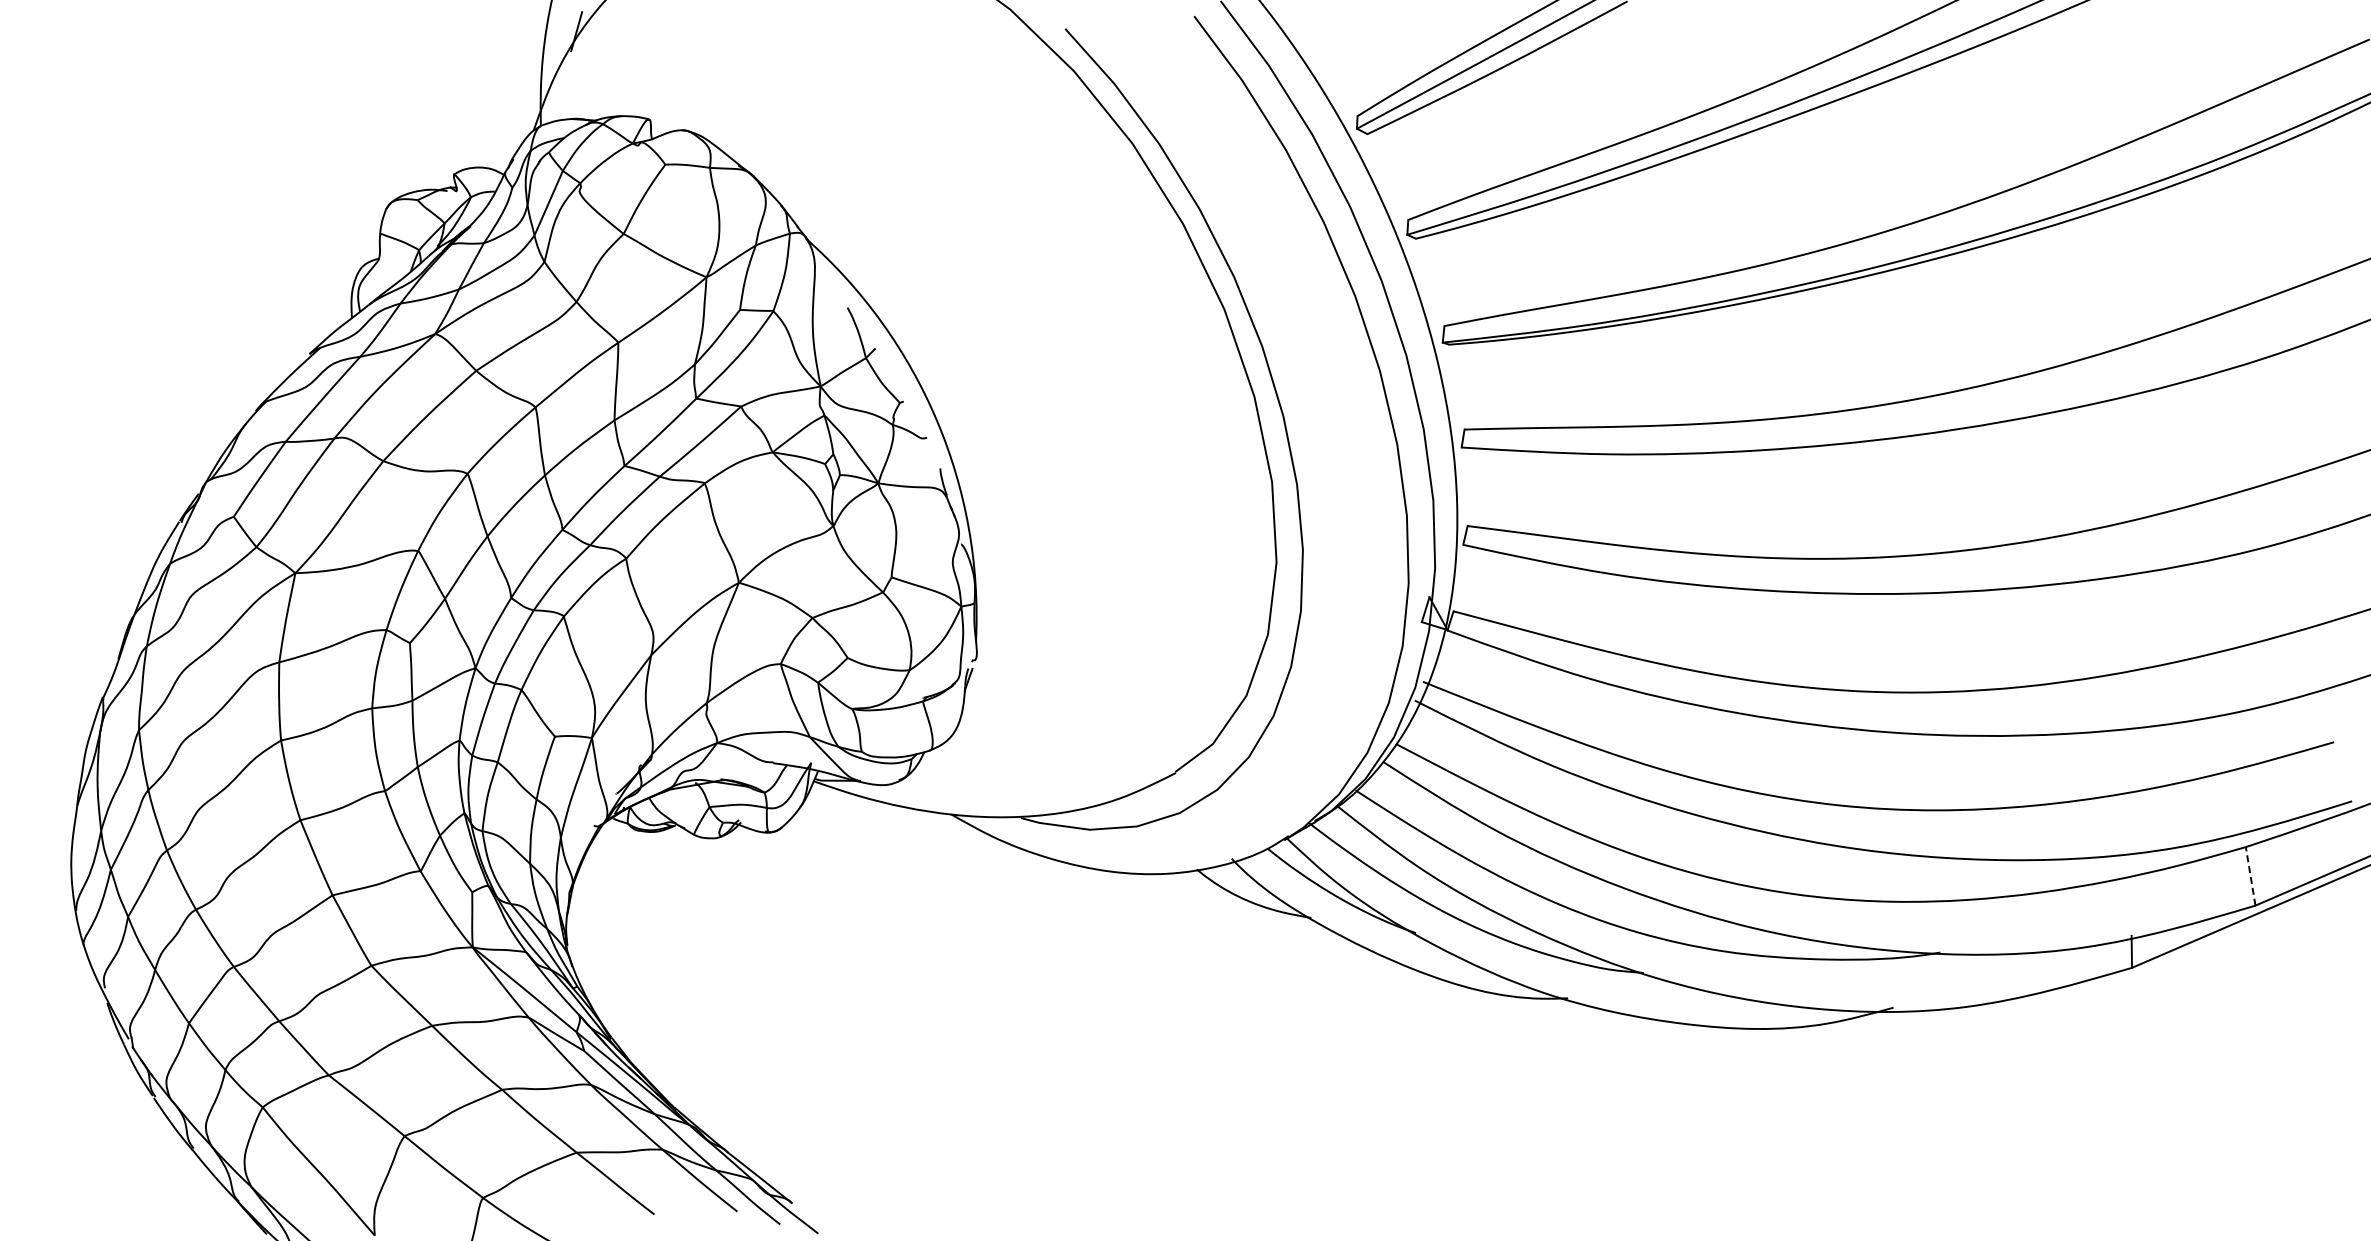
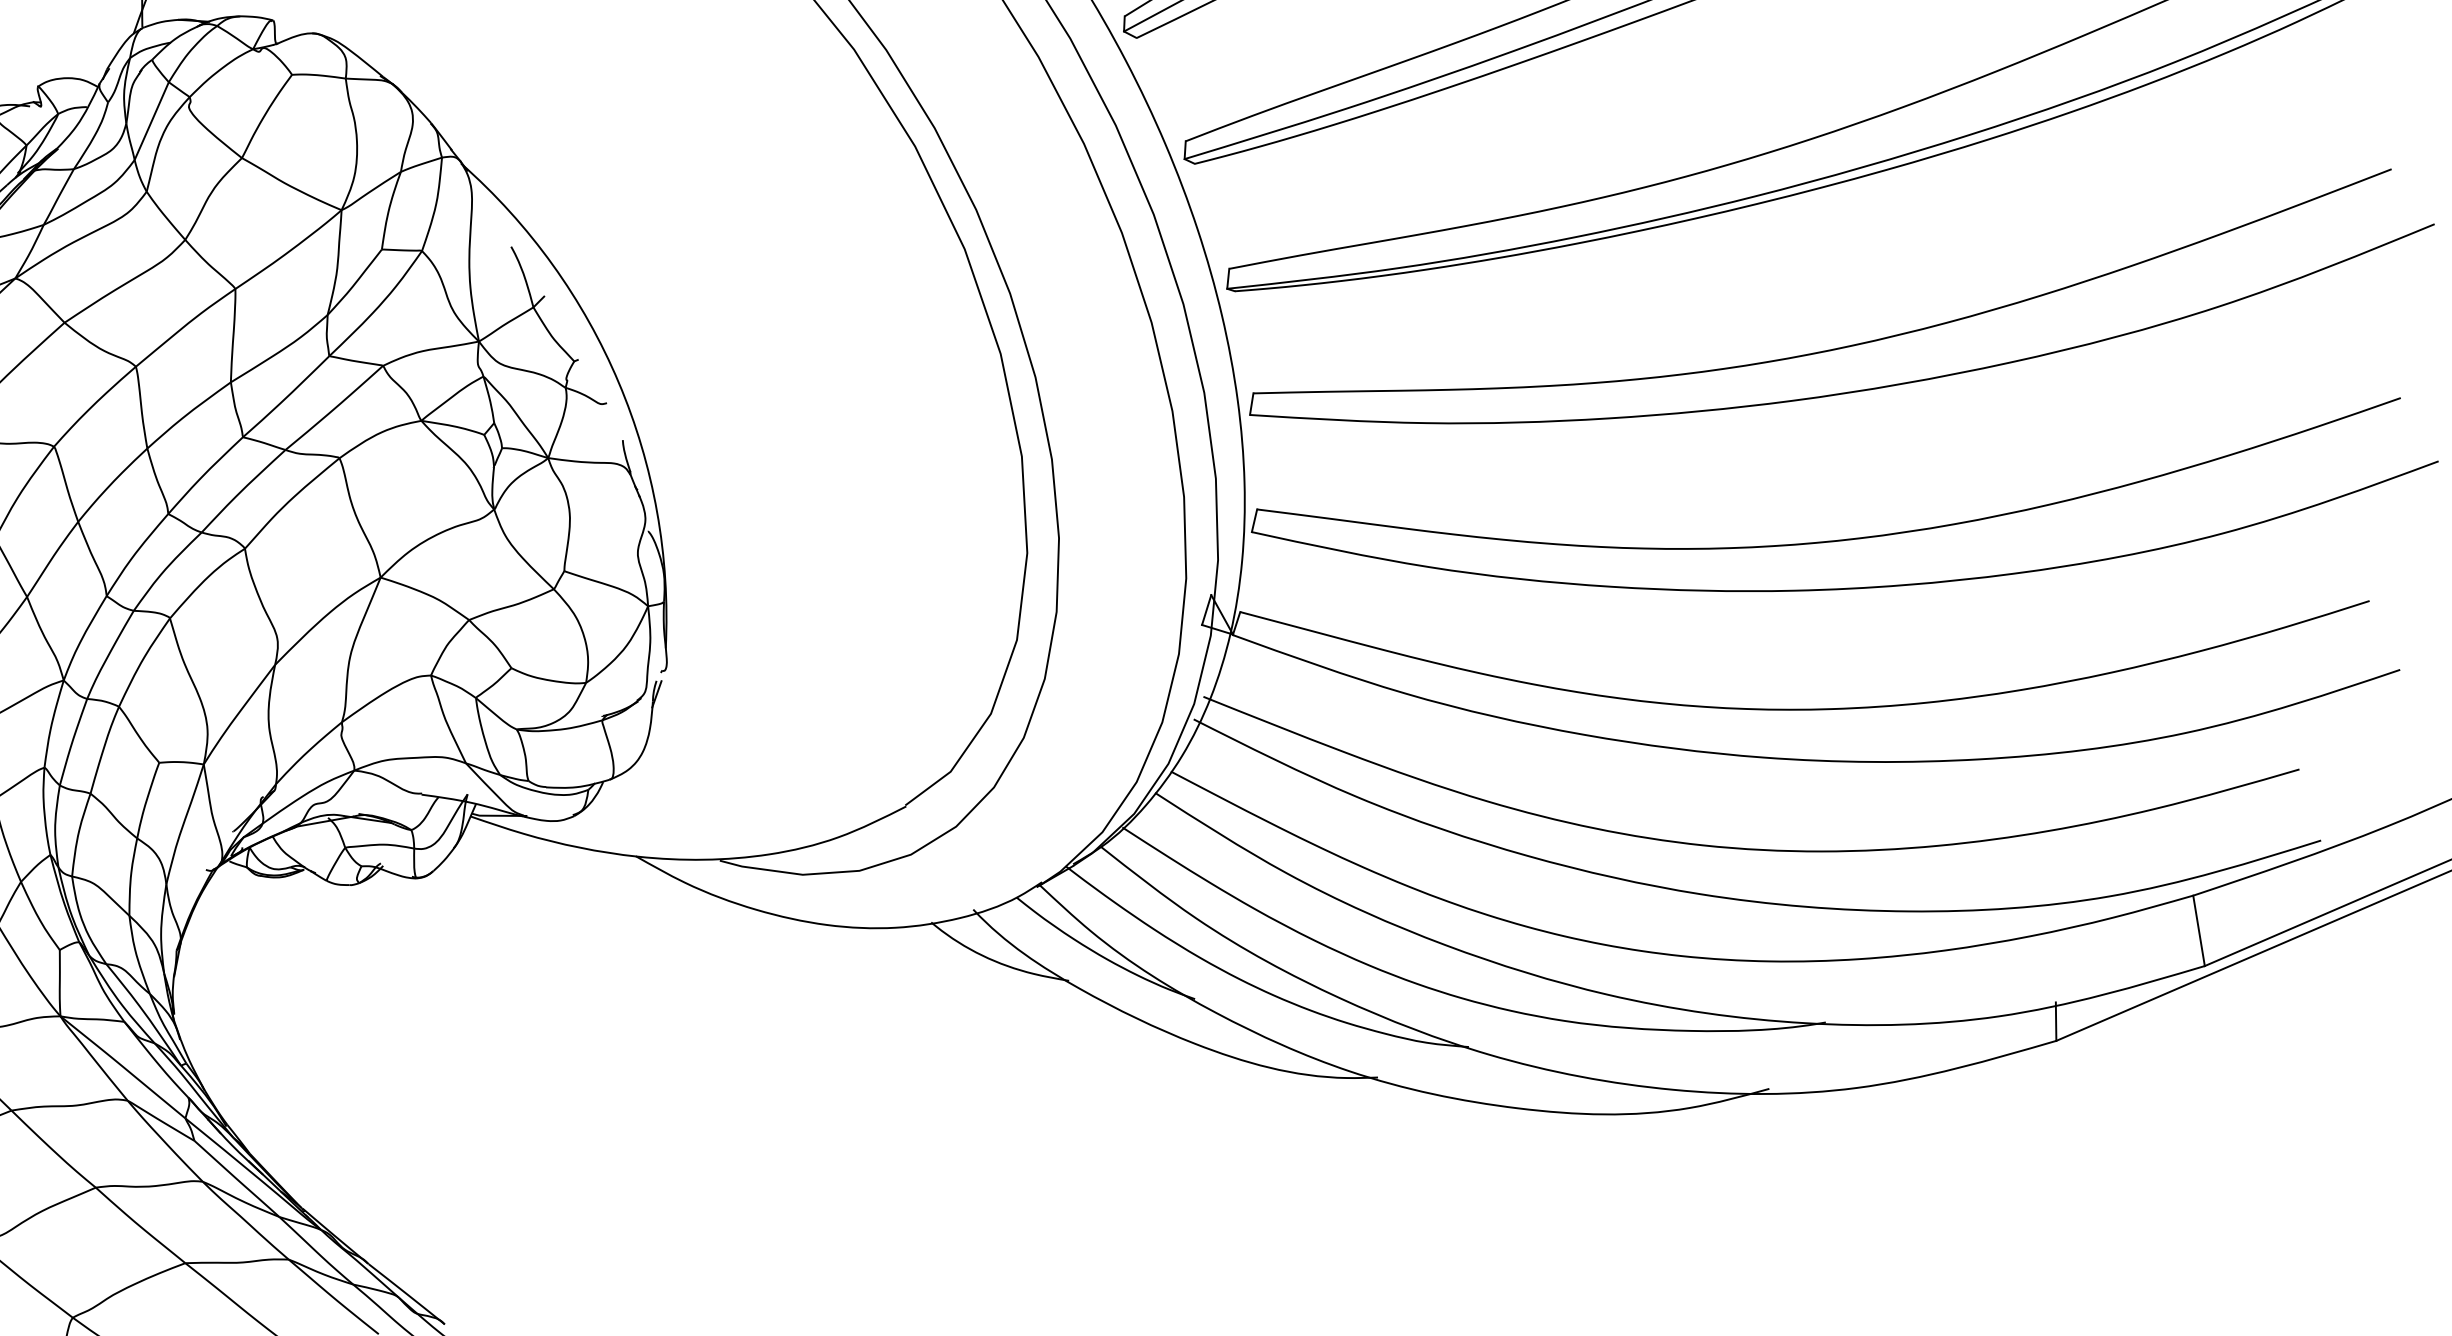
line: (2250, 876) -> (2198, 931), dashed -> solid

